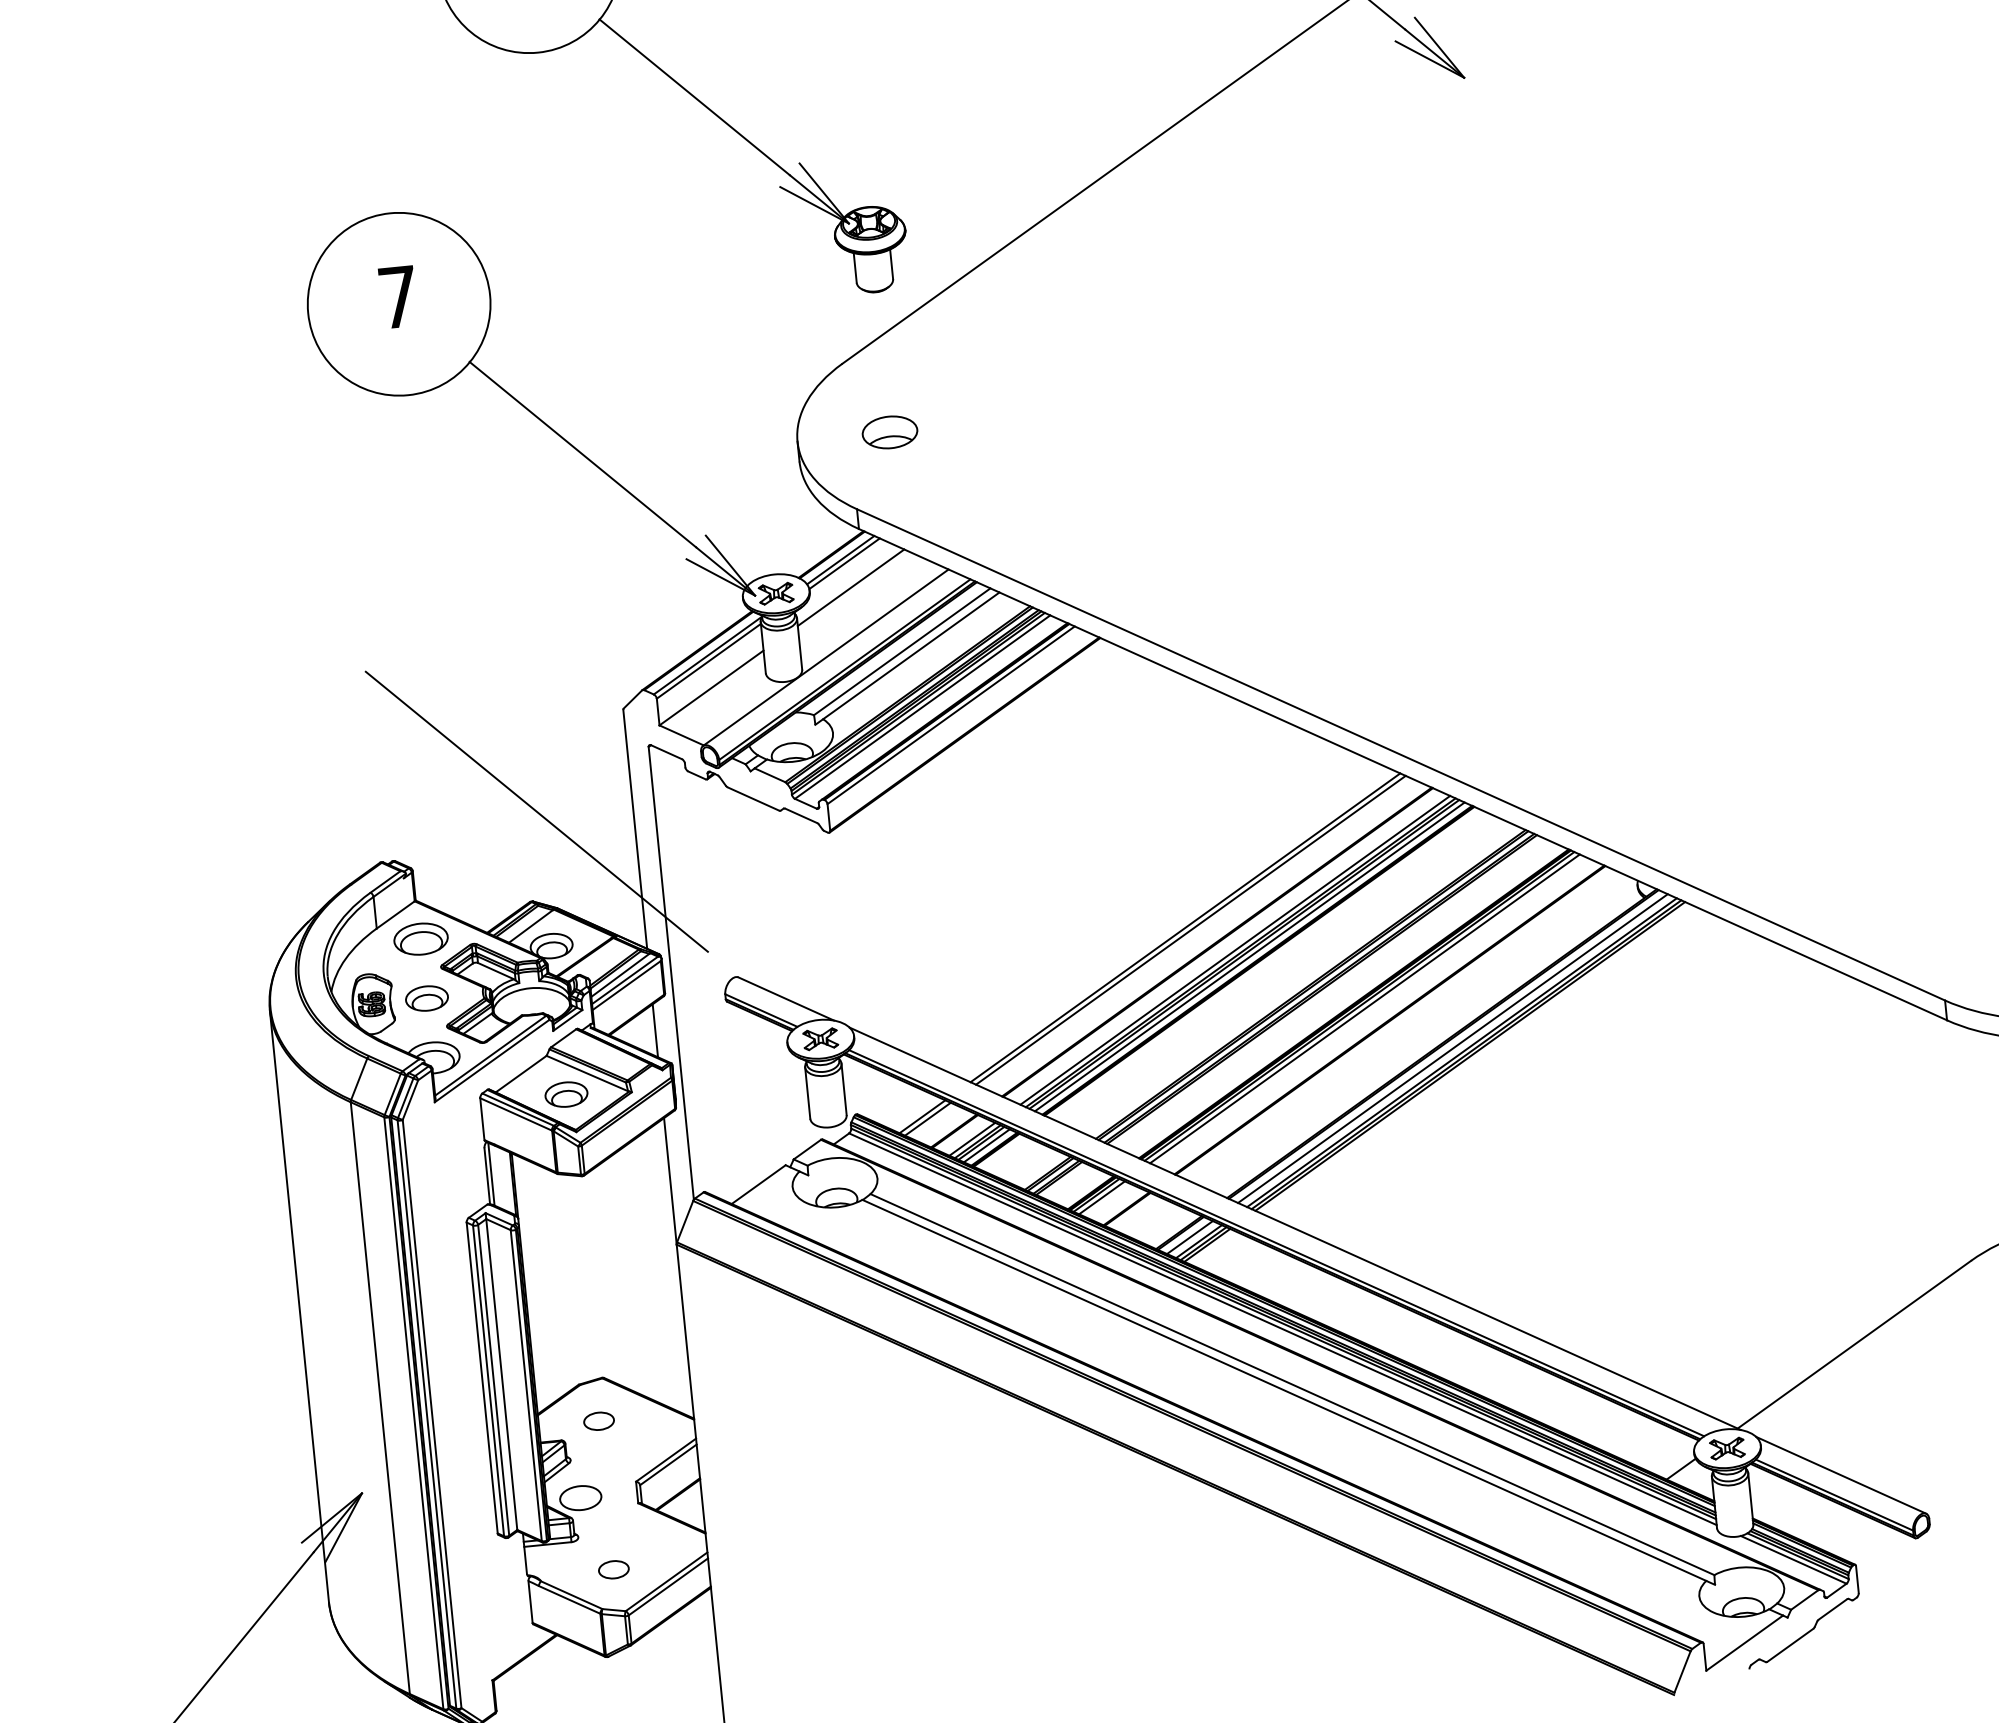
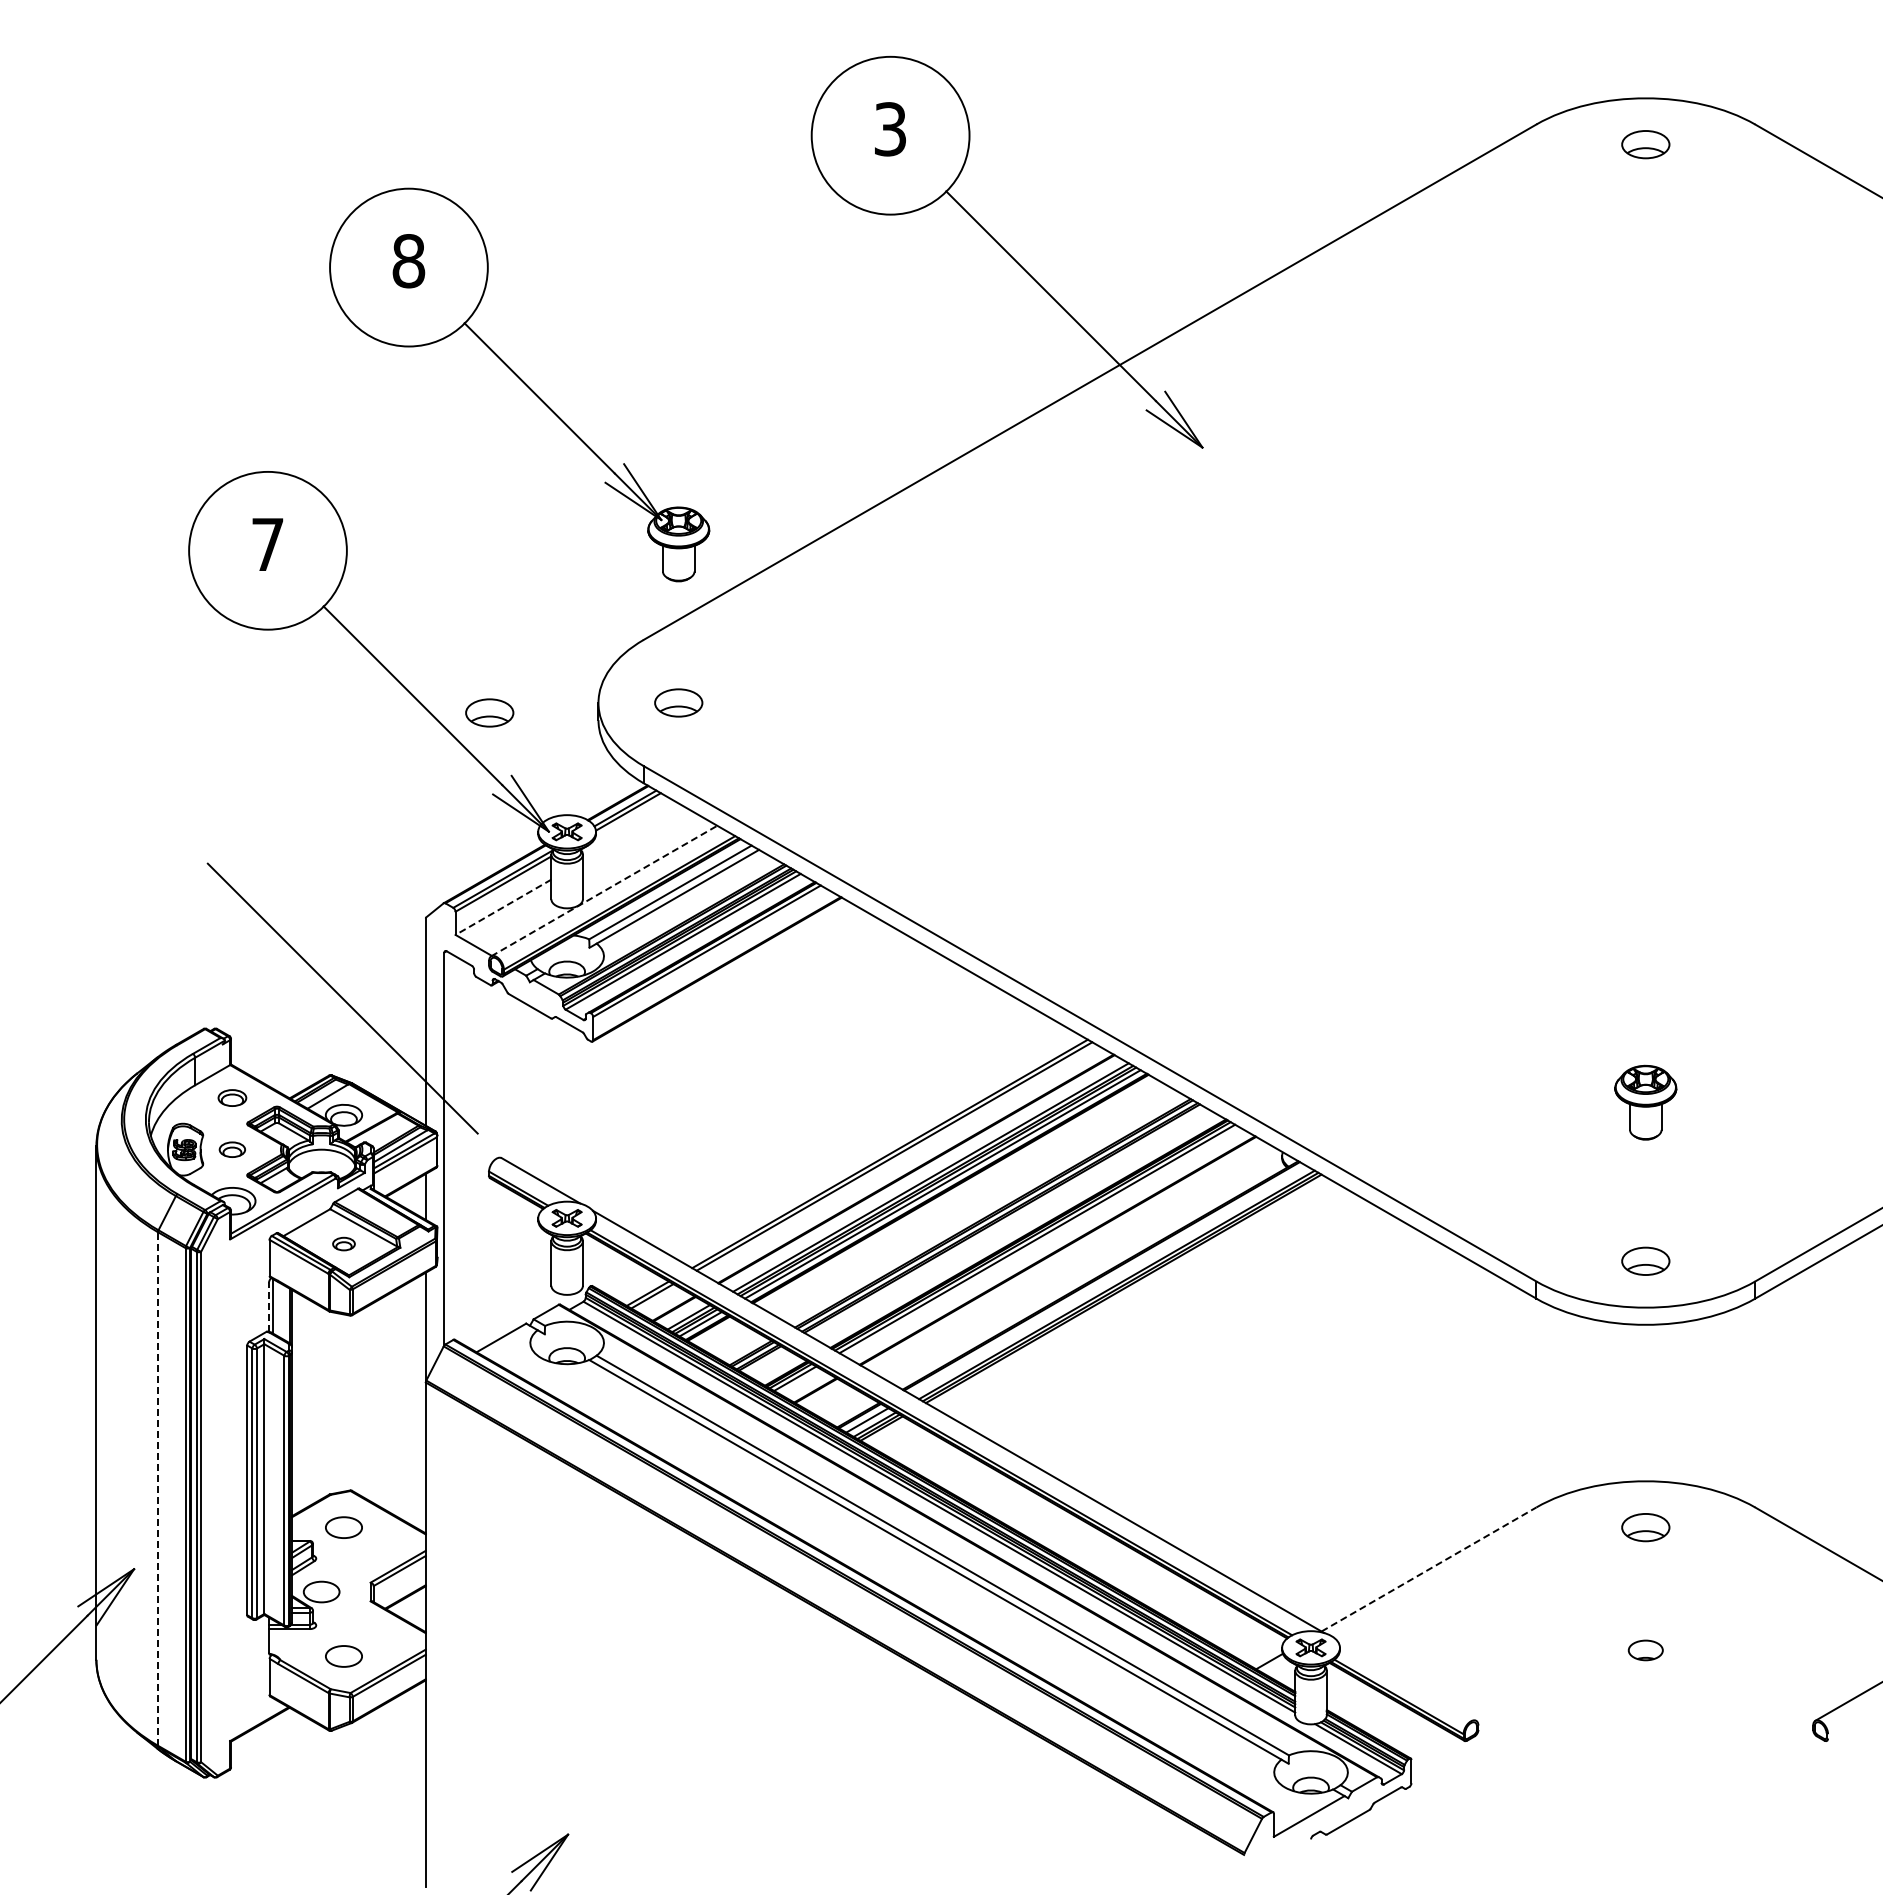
part: (673, 465) -> (489, 712), added
line: (850, 587) -> (631, 832), removed
line: (826, 658) -> (604, 891), solid -> dashed
line: (711, 688) -> (503, 907), solid -> dashed
part: (421, 938) -> (232, 1097), size x0.6
part: (427, 998) -> (232, 1149), size x0.7
line: (1452, 1048) -> (1109, 1280), removed
part: (565, 1093) -> (343, 1243), size x0.6
line: (486, 1175) -> (268, 1306), solid -> dashed
line: (1854, 1344) -> (1429, 1569), solid -> dashed
line: (380, 1397) -> (158, 1488), solid -> dashed
part: (598, 1421) -> (343, 1527), size x1.4
line: (1841, 1475) -> (1406, 1680), removed
part: (613, 1569) -> (343, 1656), size x1.4

